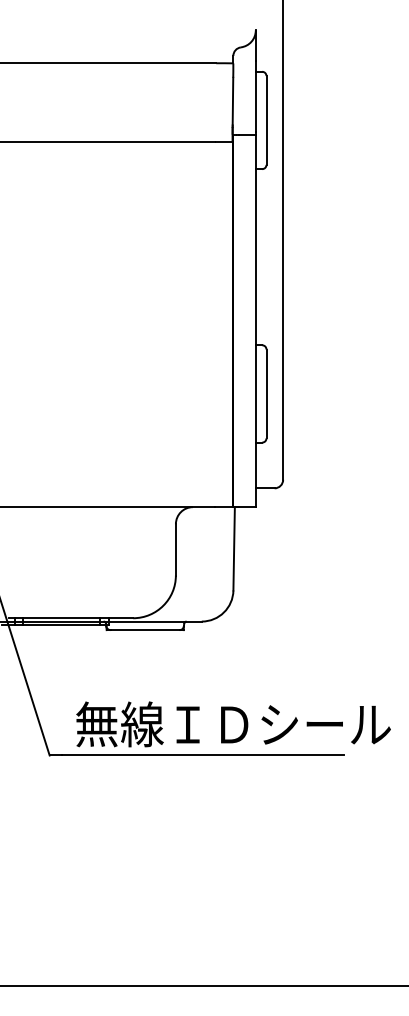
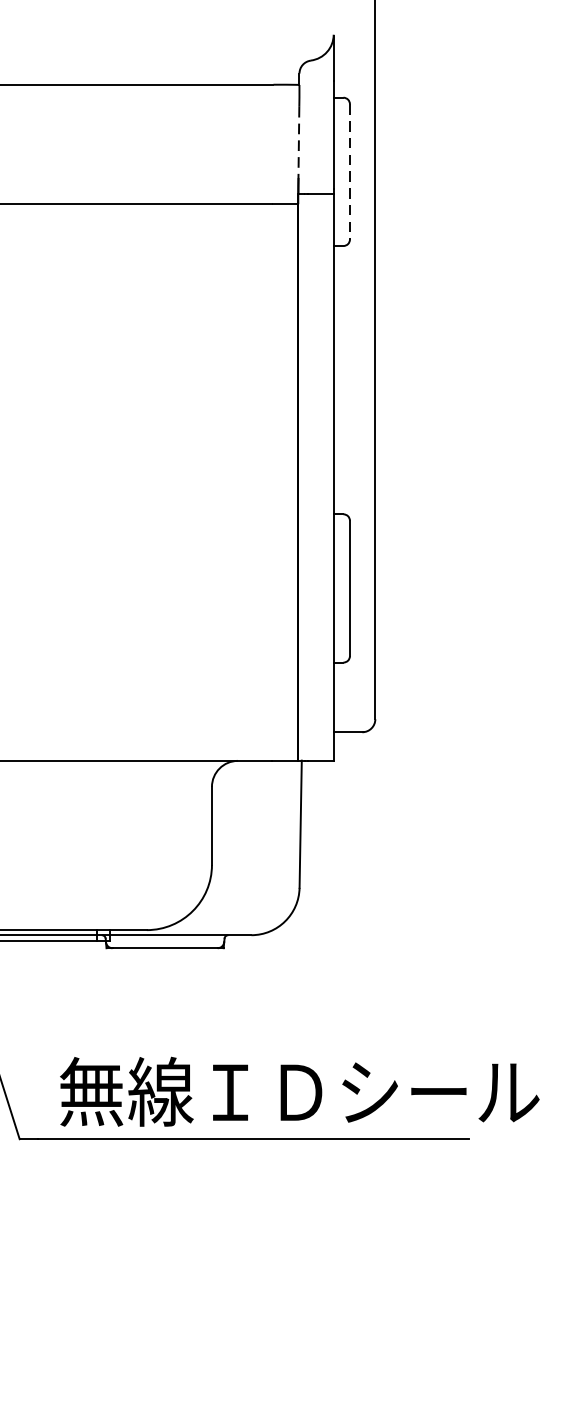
line: (232, 102) -> (298, 144), solid -> dashed
line: (266, 120) -> (349, 171), solid -> dashed

